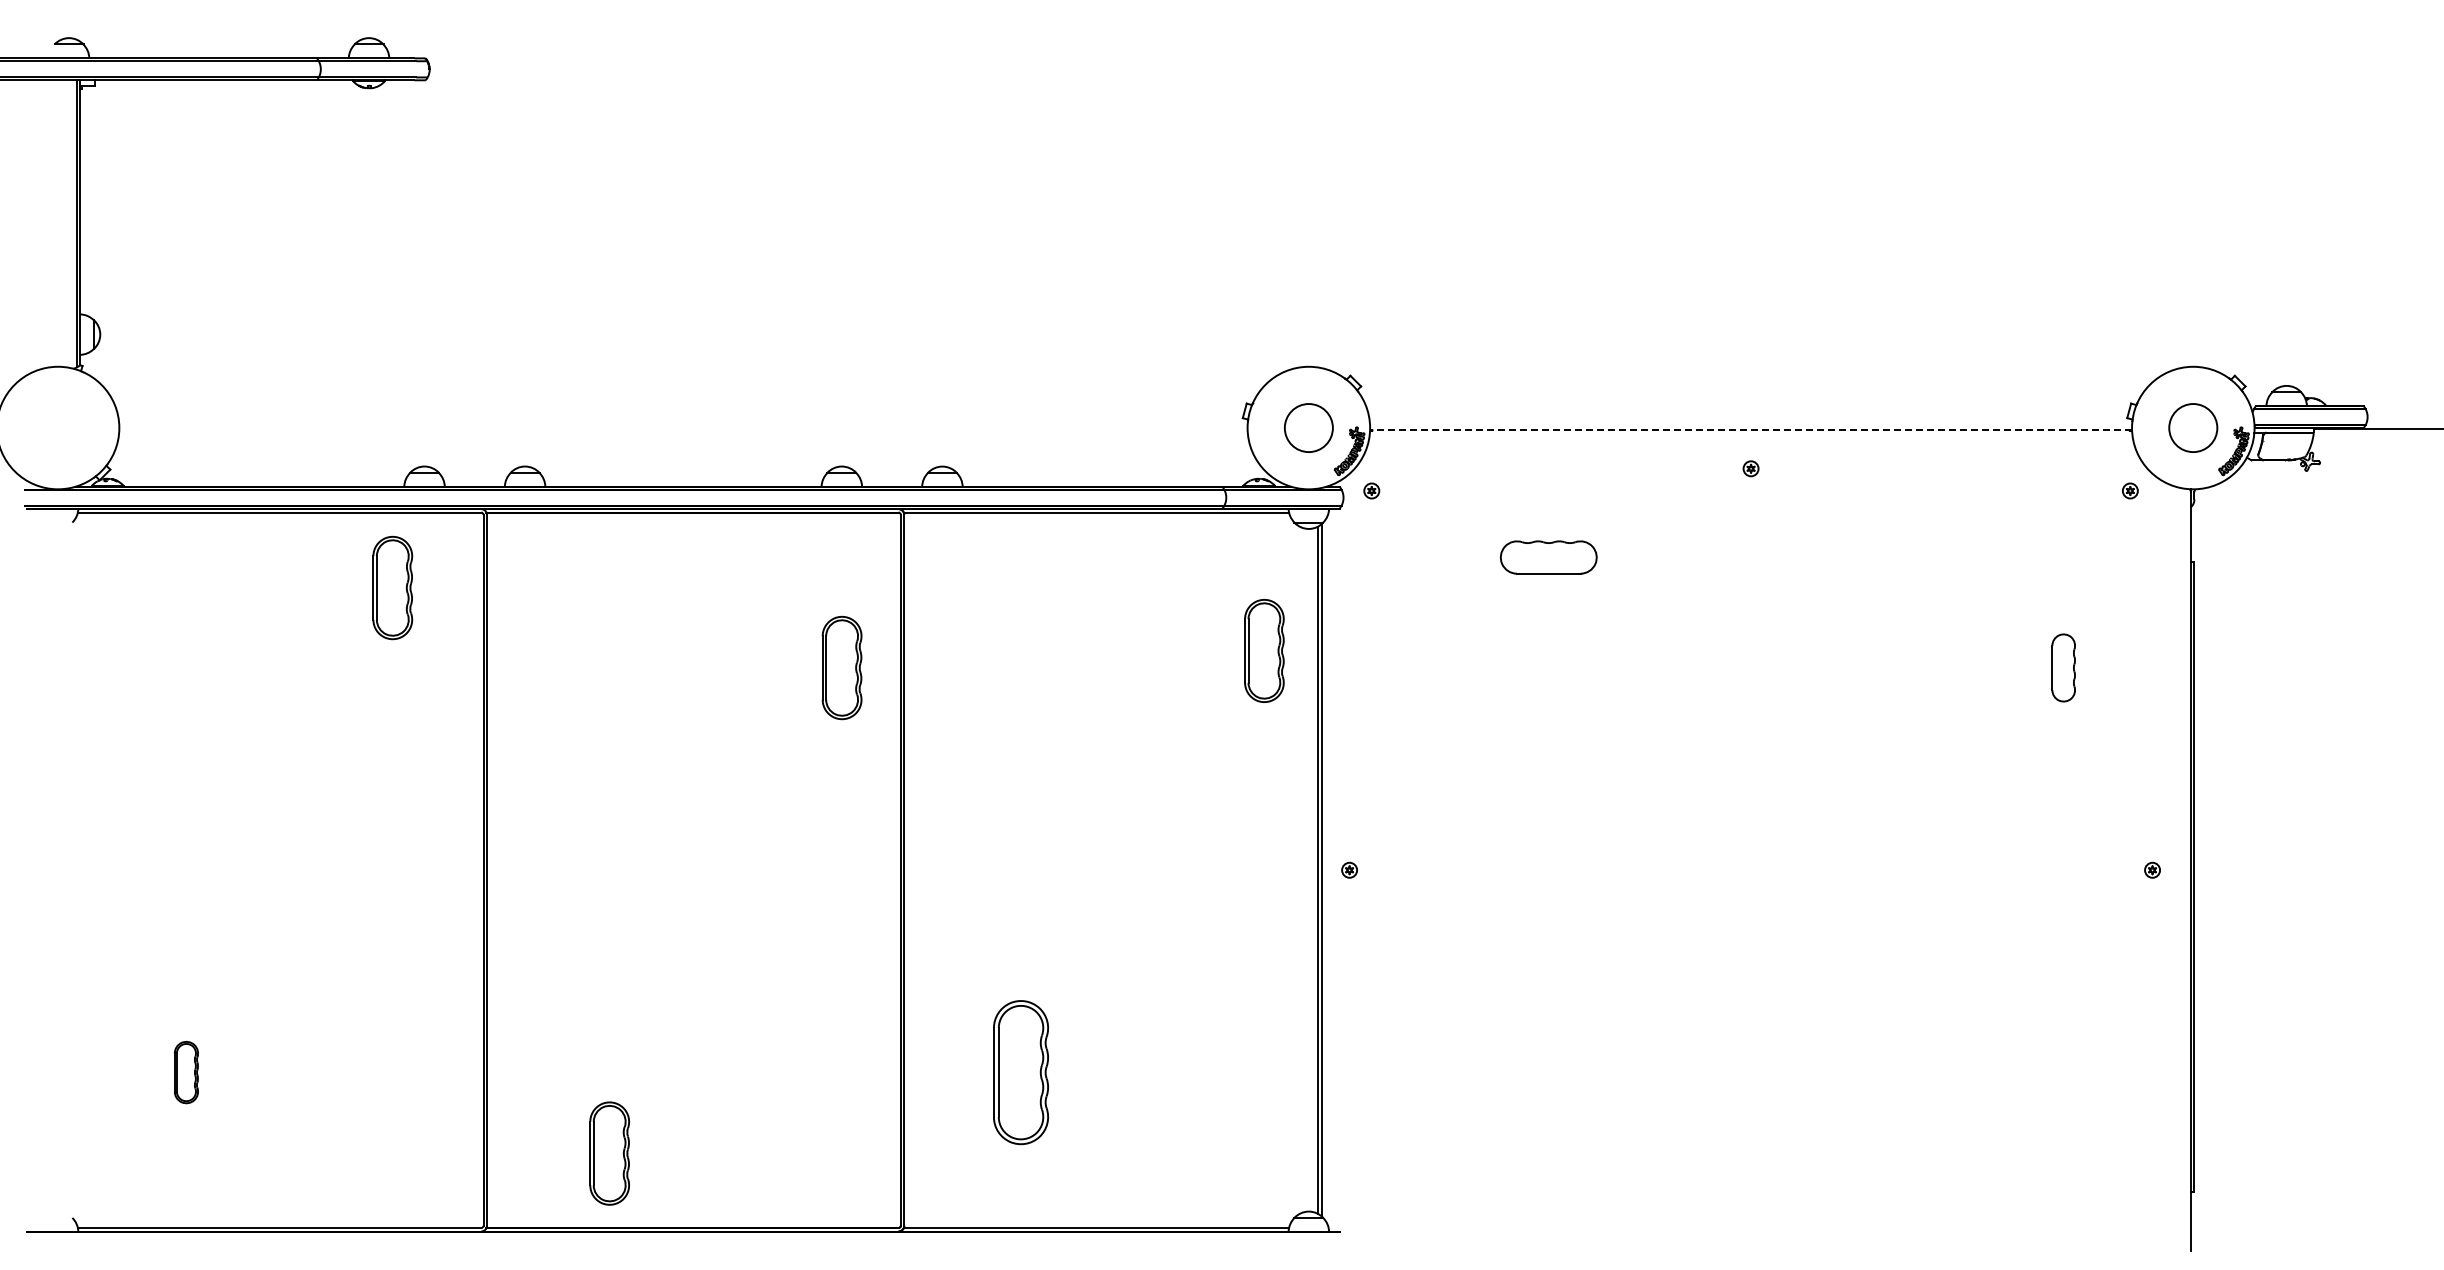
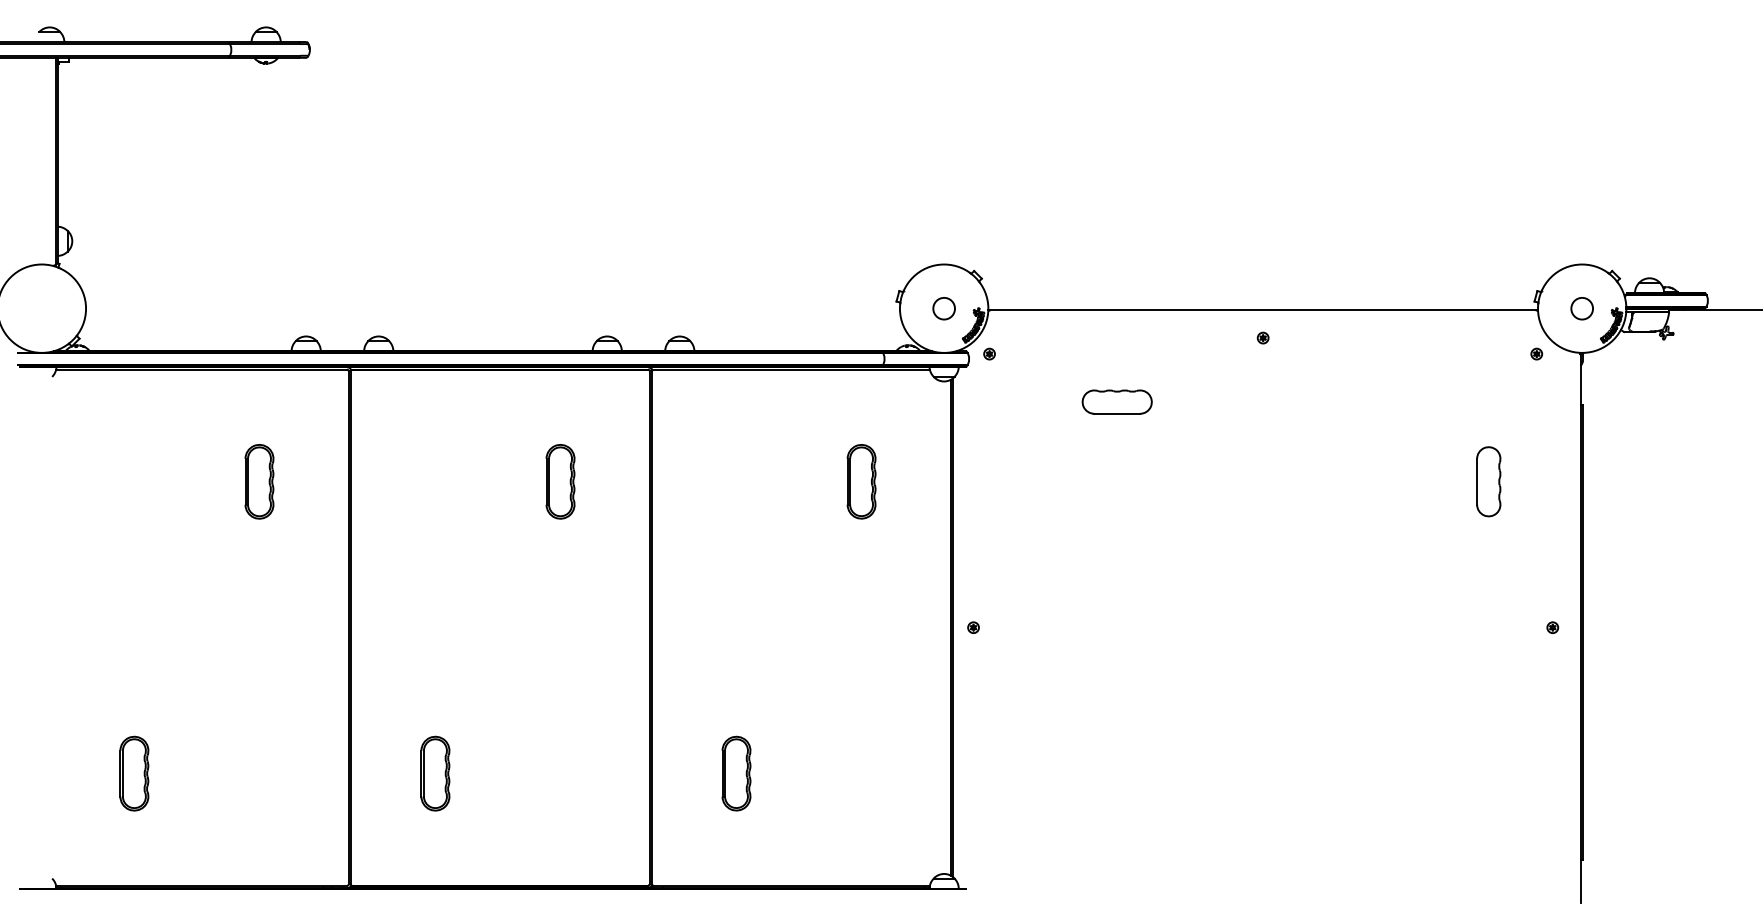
circle: (1308, 428) -> (943, 309), size x0.62
circle: (2193, 428) -> (1582, 309), size x0.62
line: (1751, 430) -> (1263, 310), dashed -> solid
part: (392, 587) -> (259, 481), moved
part: (1264, 650) -> (861, 481), moved
part: (841, 667) -> (560, 481), moved
part: (2063, 667) -> (1488, 481), size x1.43
part: (186, 1072) -> (134, 773), size x1.67
part: (1020, 1072) -> (736, 773), size x0.71
part: (609, 1153) -> (435, 773), moved

